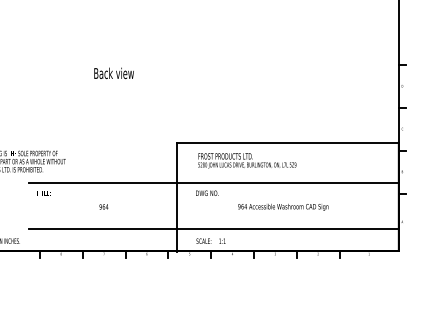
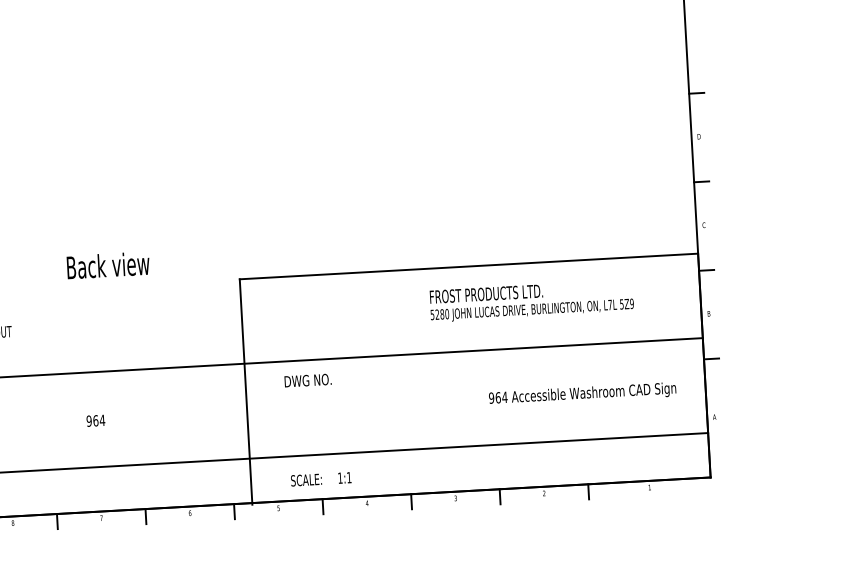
text: (113, 73) -> (107, 265), moved
text: (247, 160) -> (532, 300), moved
text: (283, 207) -> (582, 394), moved

